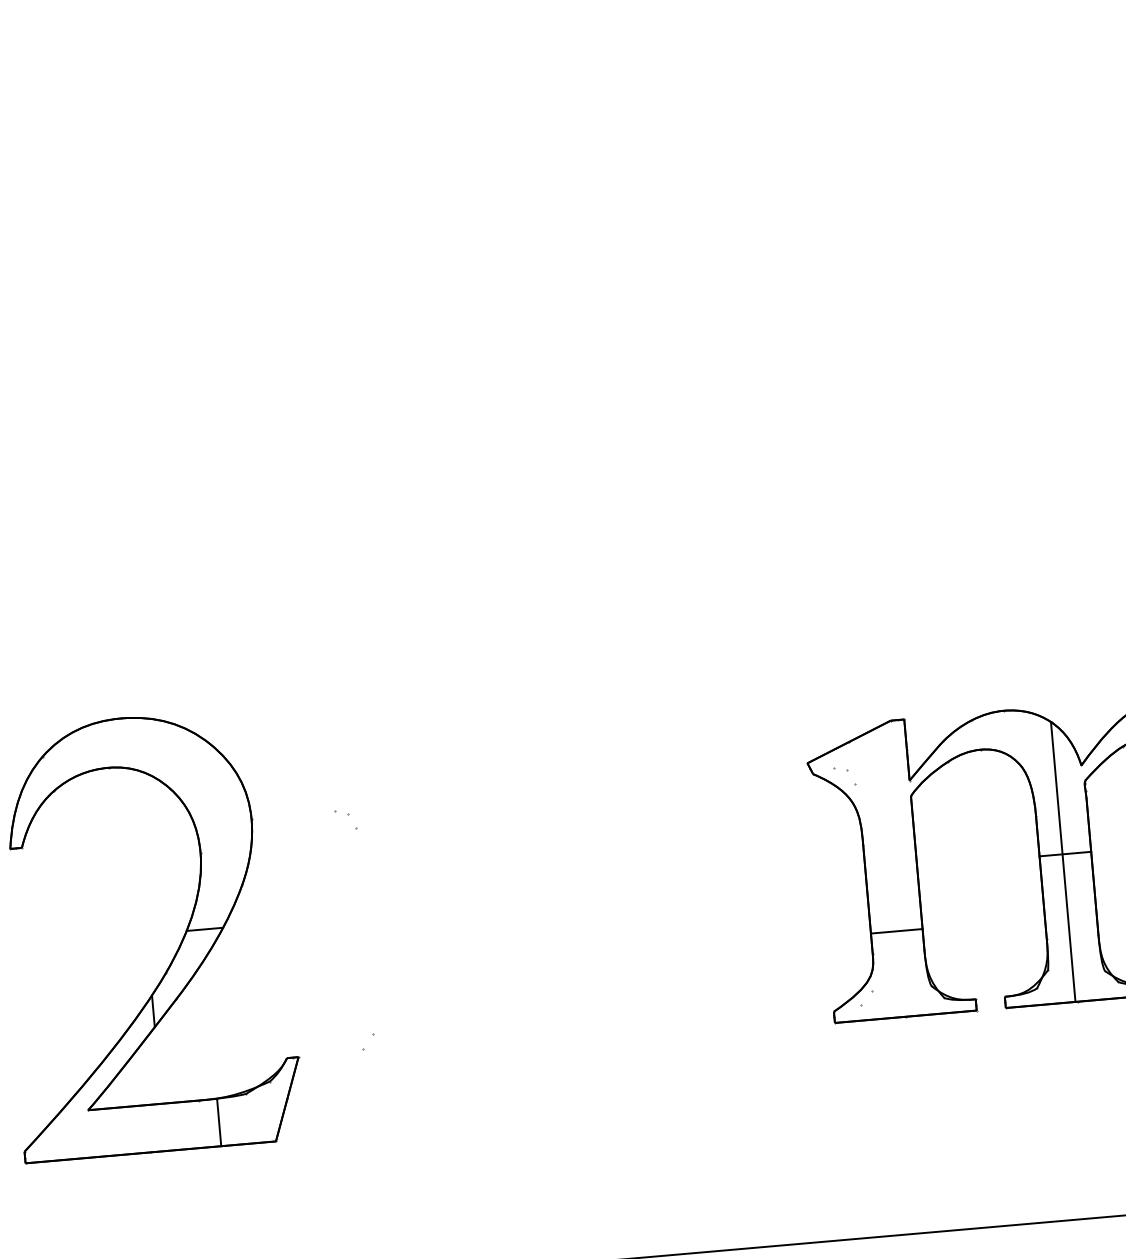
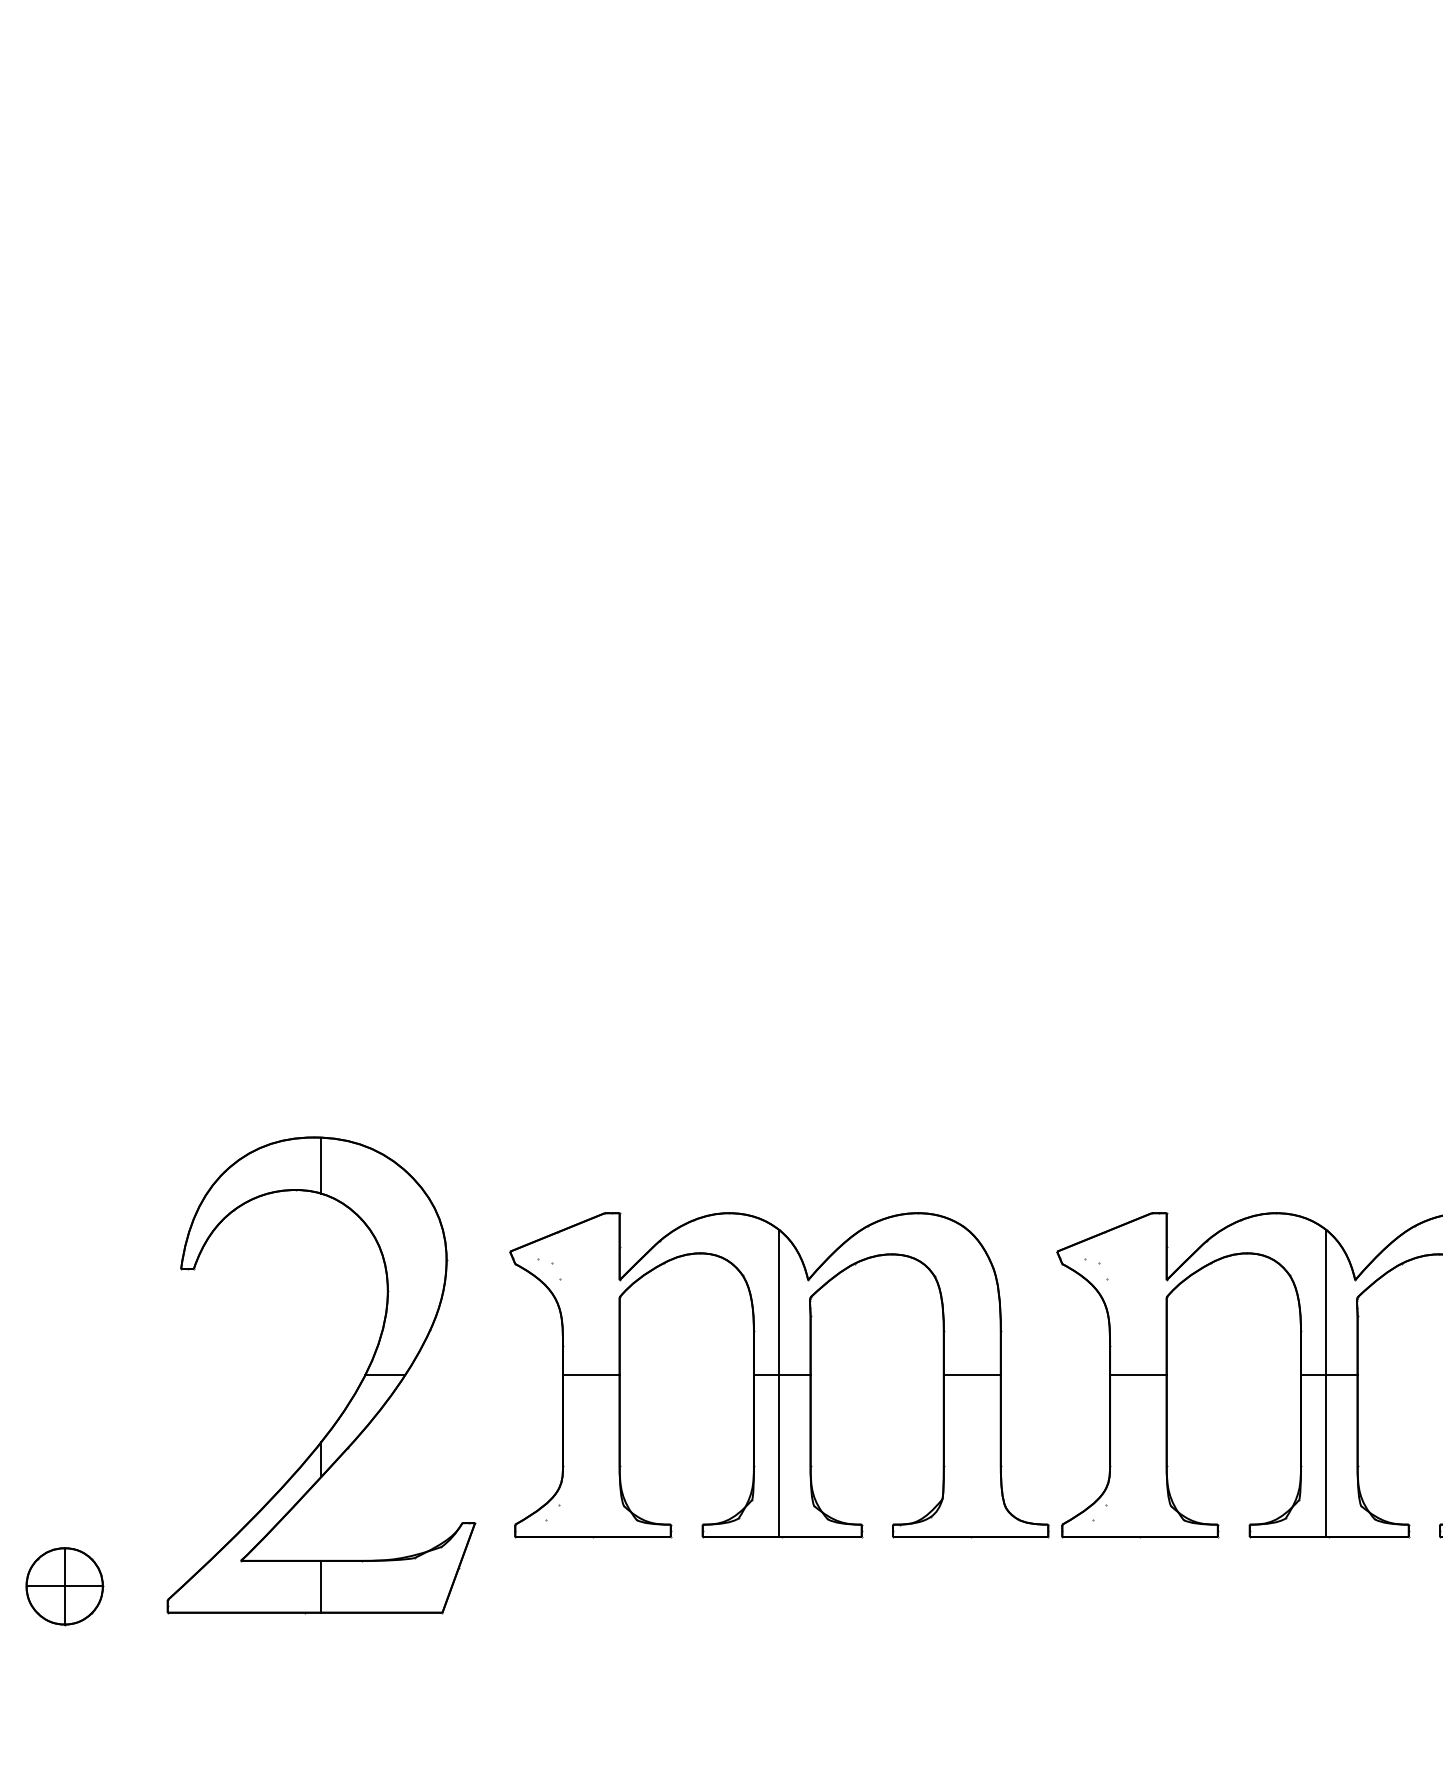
line: (130, 743) -> (321, 1165), added
part: (564, 898) -> (779, 1375), added
line: (896, 931) -> (1138, 1375), moved
line: (219, 1122) -> (321, 1586), moved

